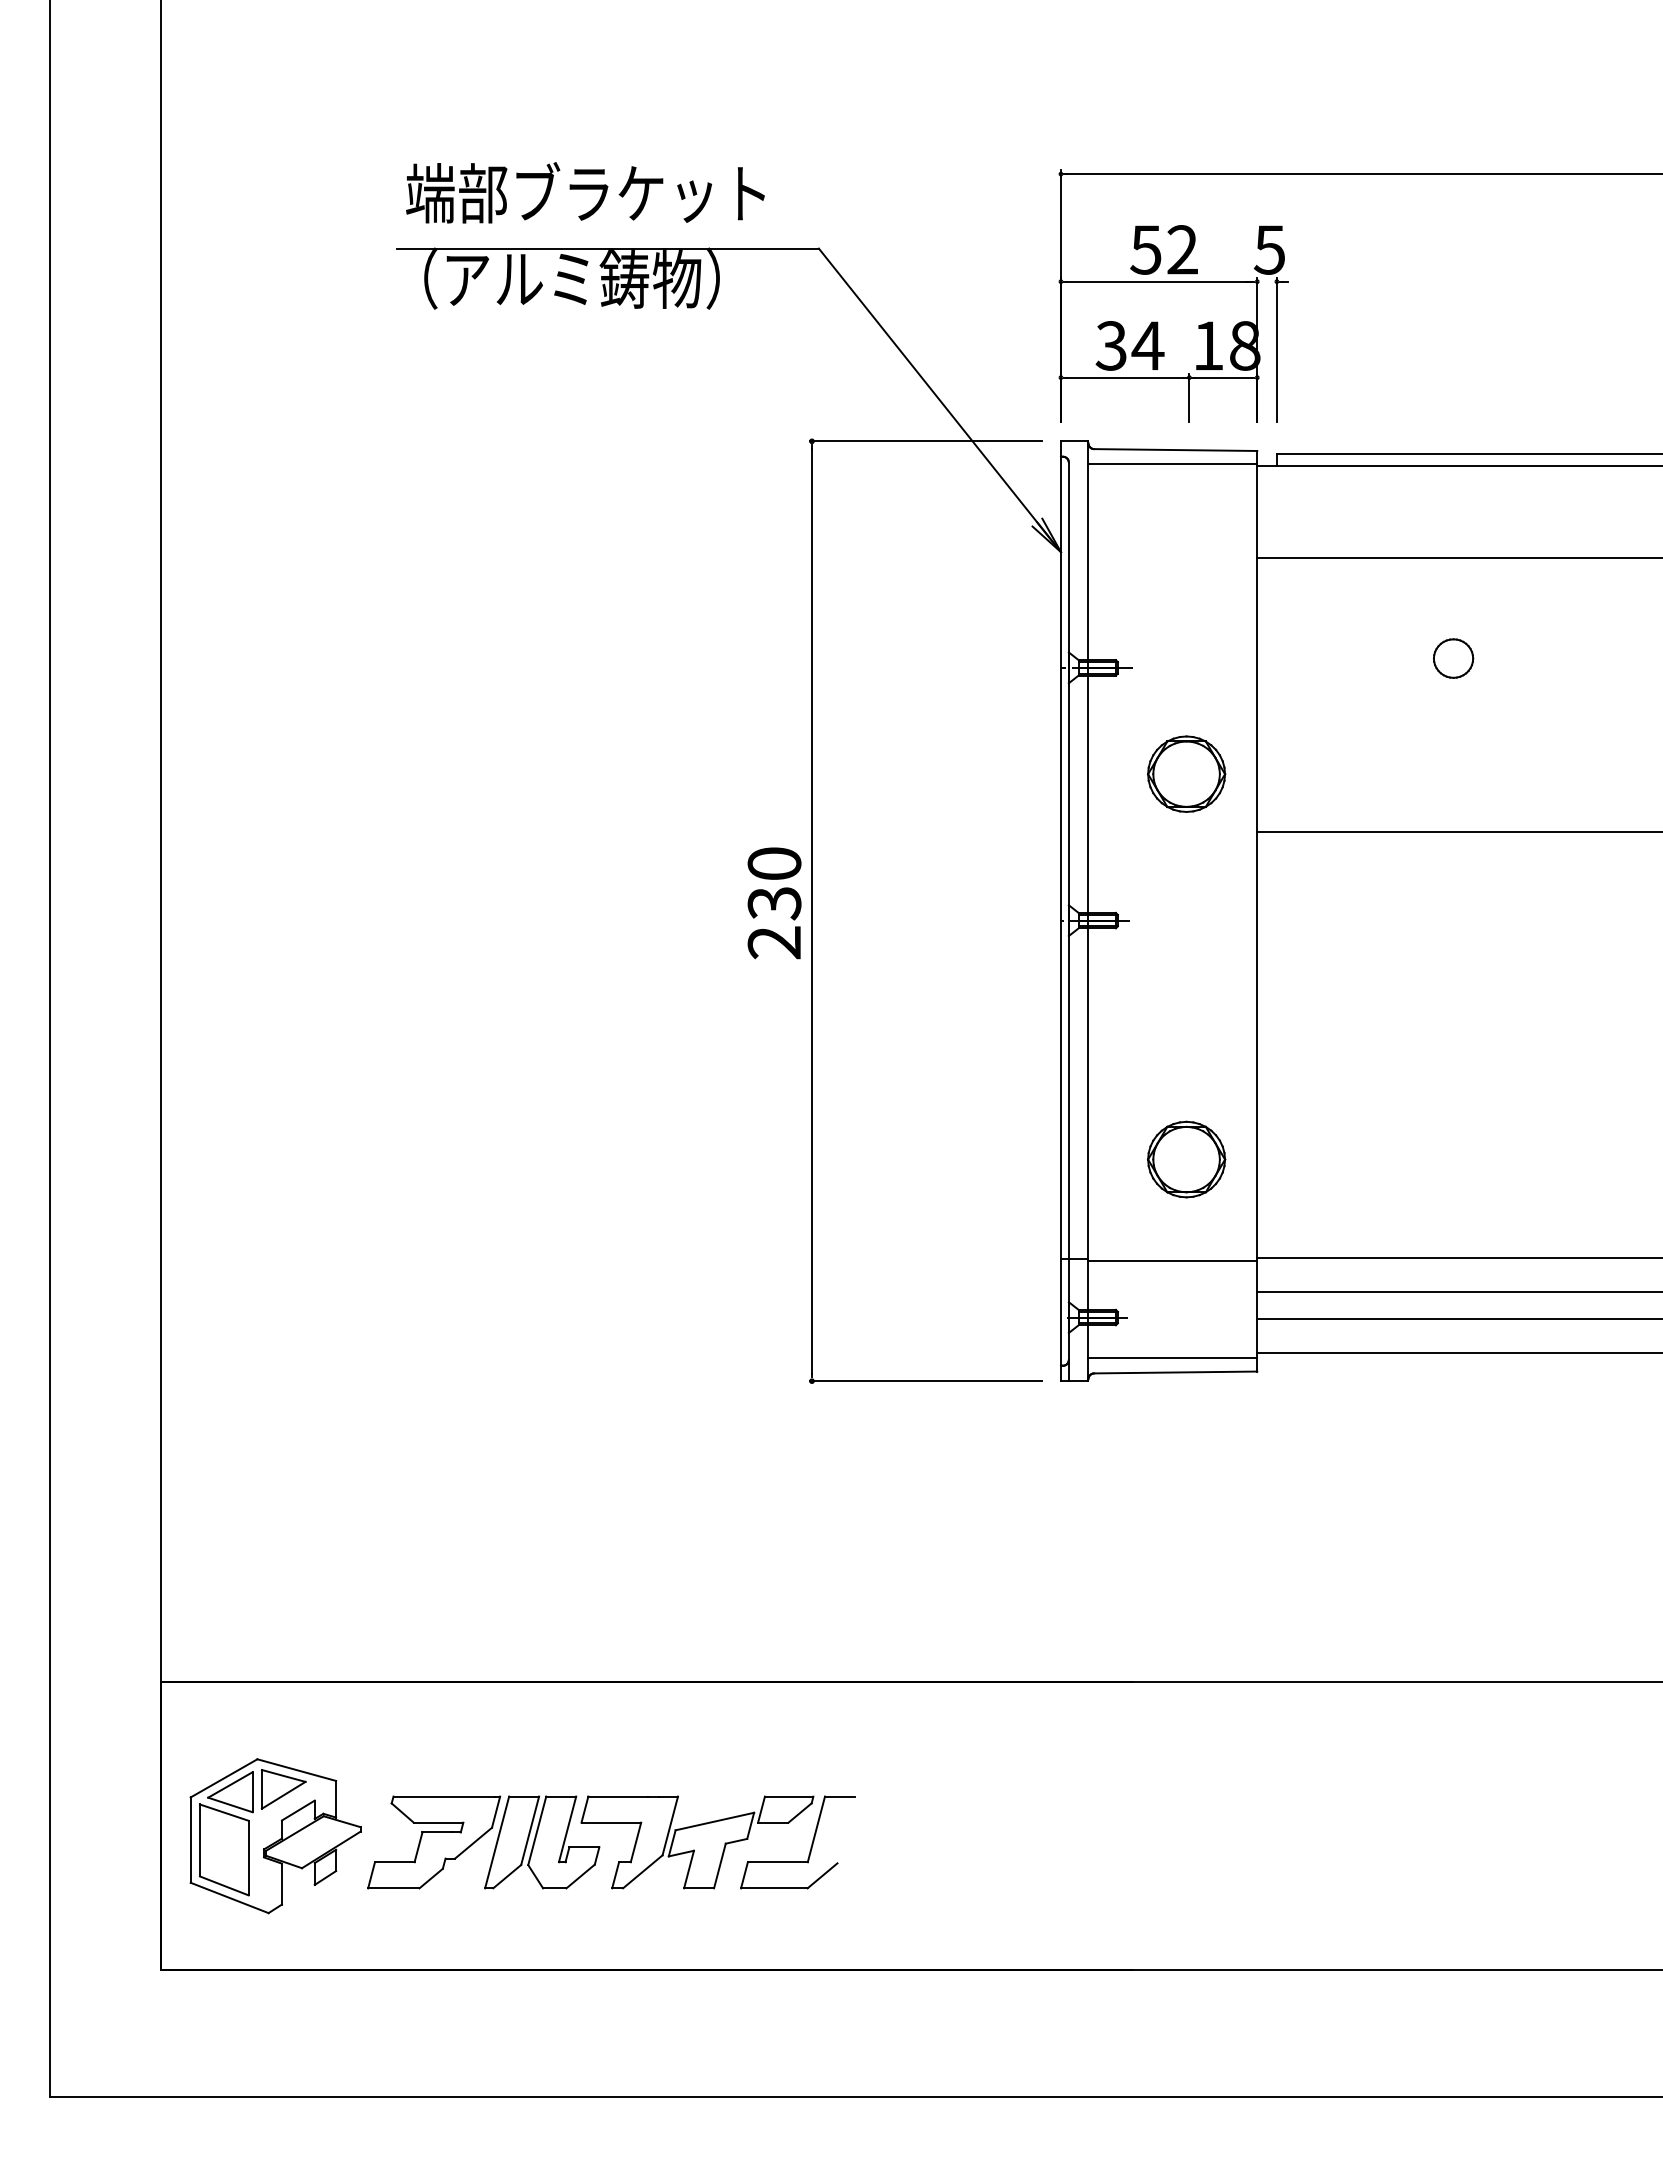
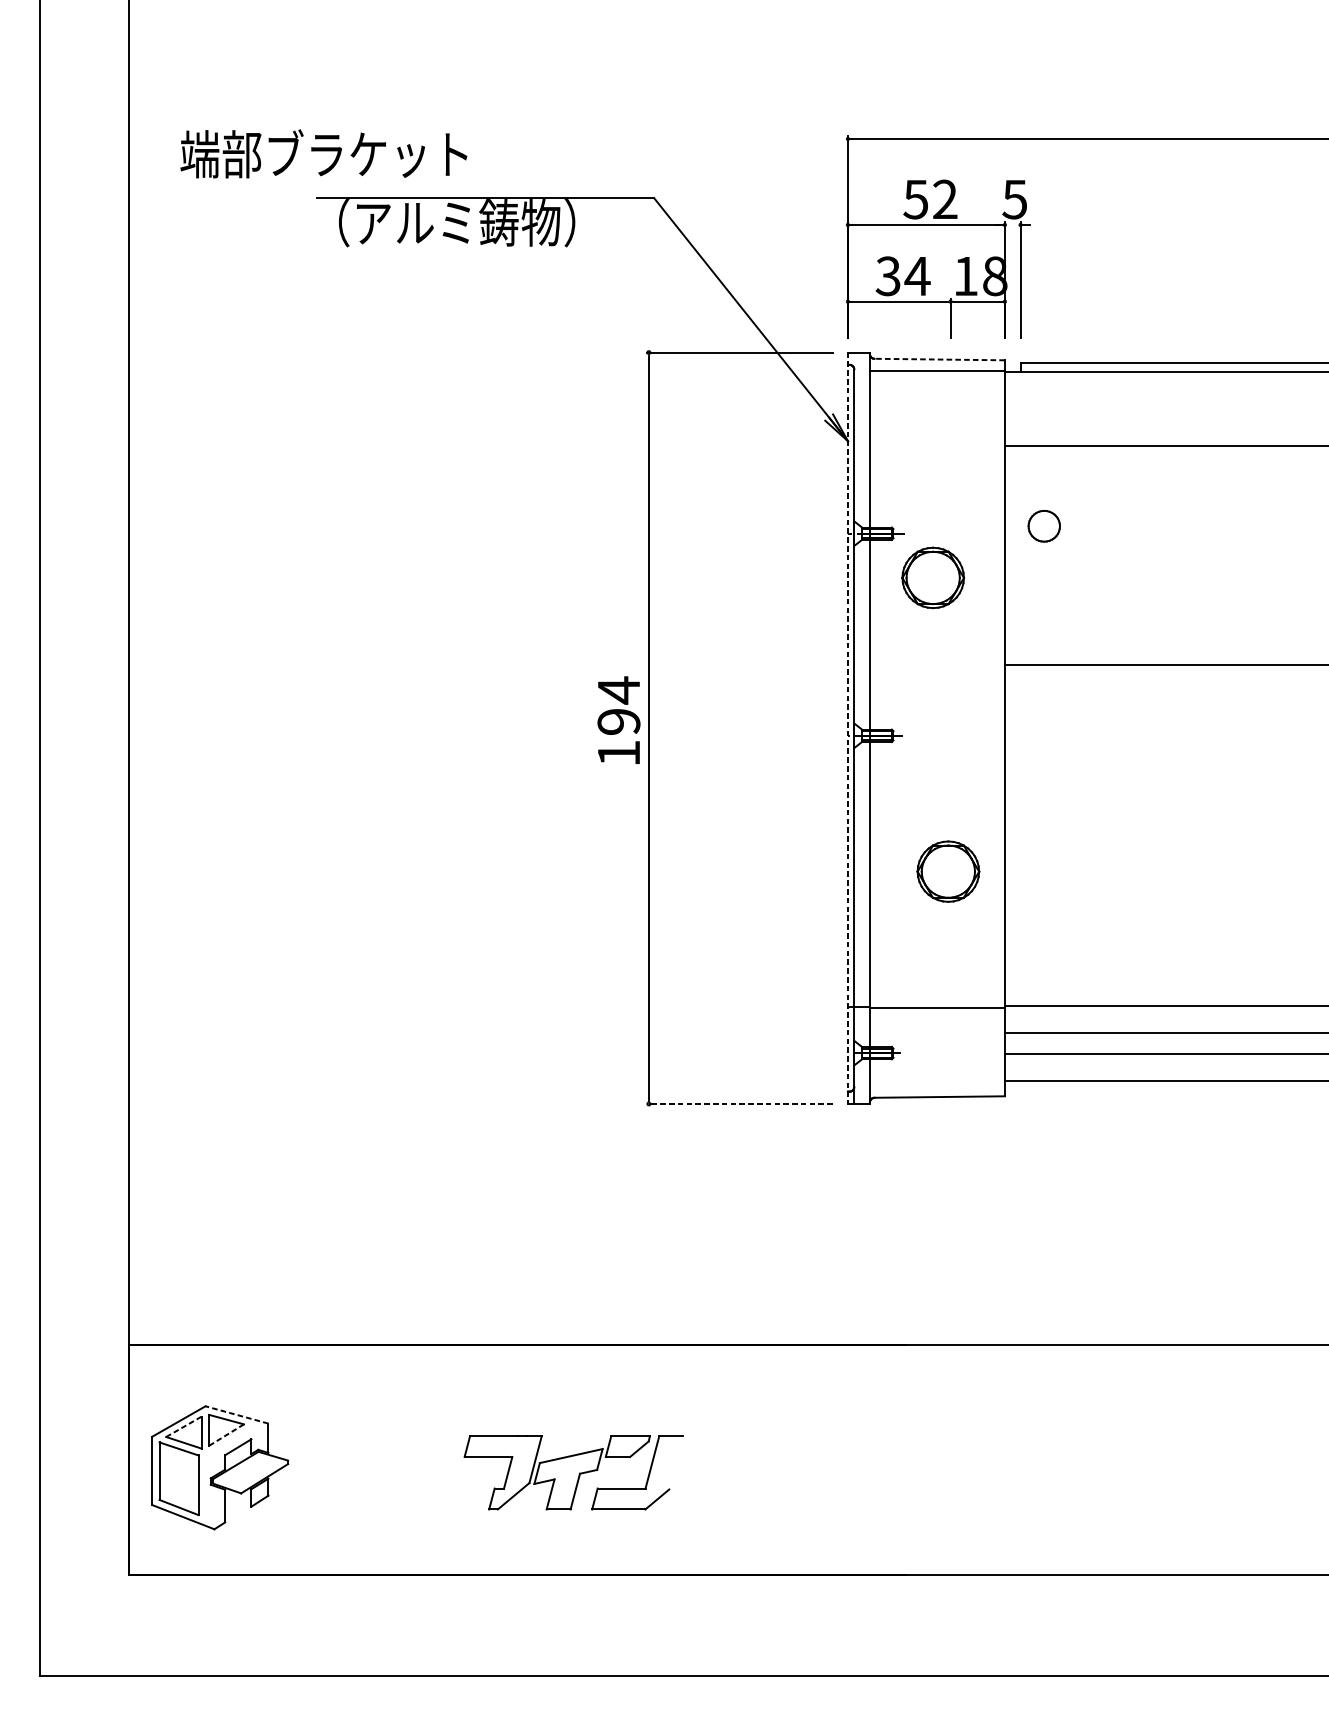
text: (585, 192) -> (323, 153), moved
line: (1175, 450) -> (939, 359), solid -> dashed
part: (1453, 658) -> (1044, 526), moved
part: (1186, 773) -> (933, 577), moved
text: (774, 902) -> (618, 721), 230 -> 194
line: (1060, 911) -> (847, 728), solid -> dashed
part: (1186, 1159) -> (948, 871), moved
line: (1172, 1358) -> (937, 1085), removed
line: (925, 1381) -> (739, 1104), solid -> dashed
line: (296, 1770) -> (236, 1415), solid -> dashed
line: (230, 1784) -> (184, 1426), solid -> dashed
line: (283, 1795) -> (226, 1435), solid -> dashed
part: (483, 1842) -> (386, 1472), removed

